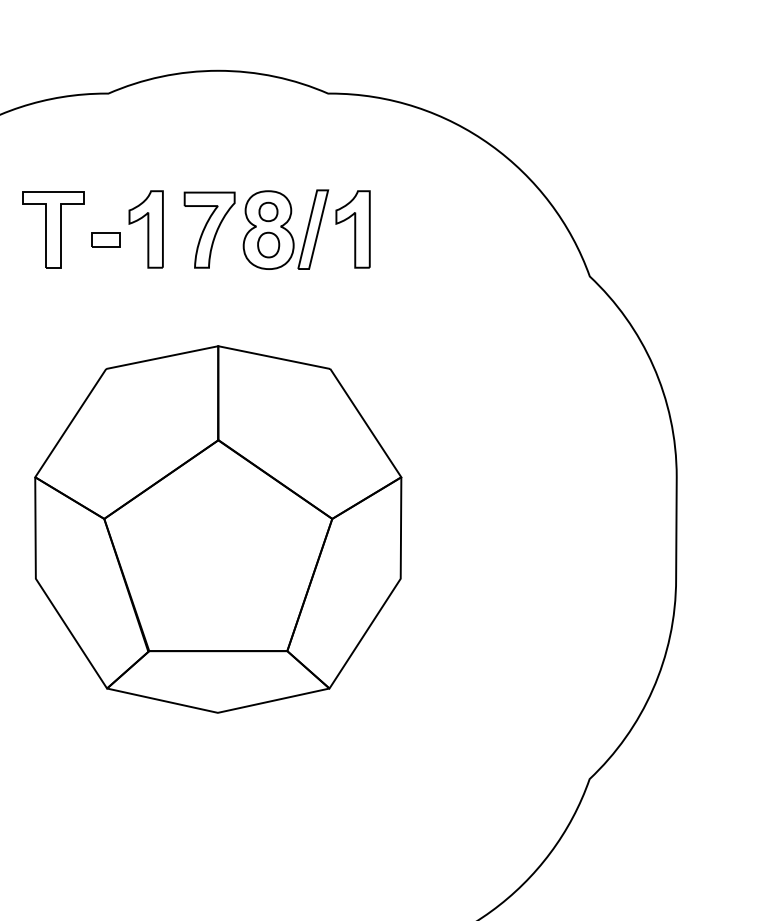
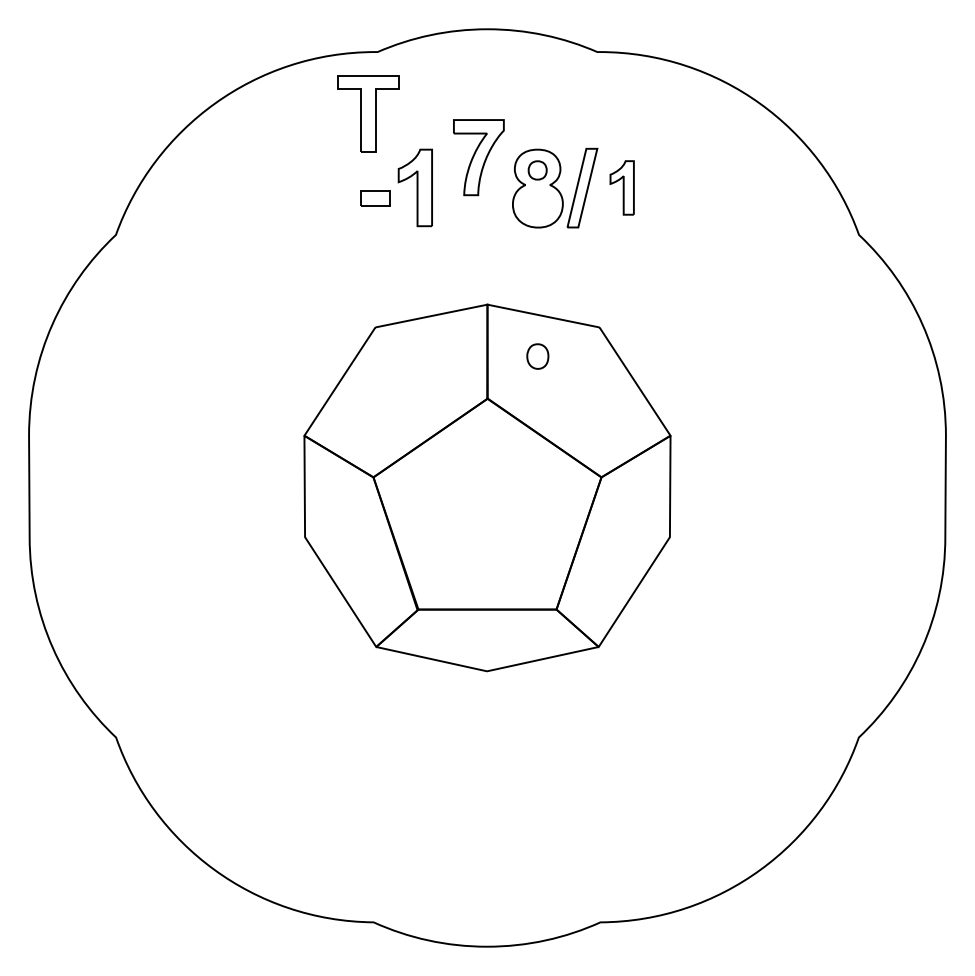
part: (53, 229) -> (368, 113), moved
part: (352, 229) -> (621, 187), size x0.7
part: (209, 230) -> (478, 157), moved
part: (268, 245) -> (537, 356), moved

